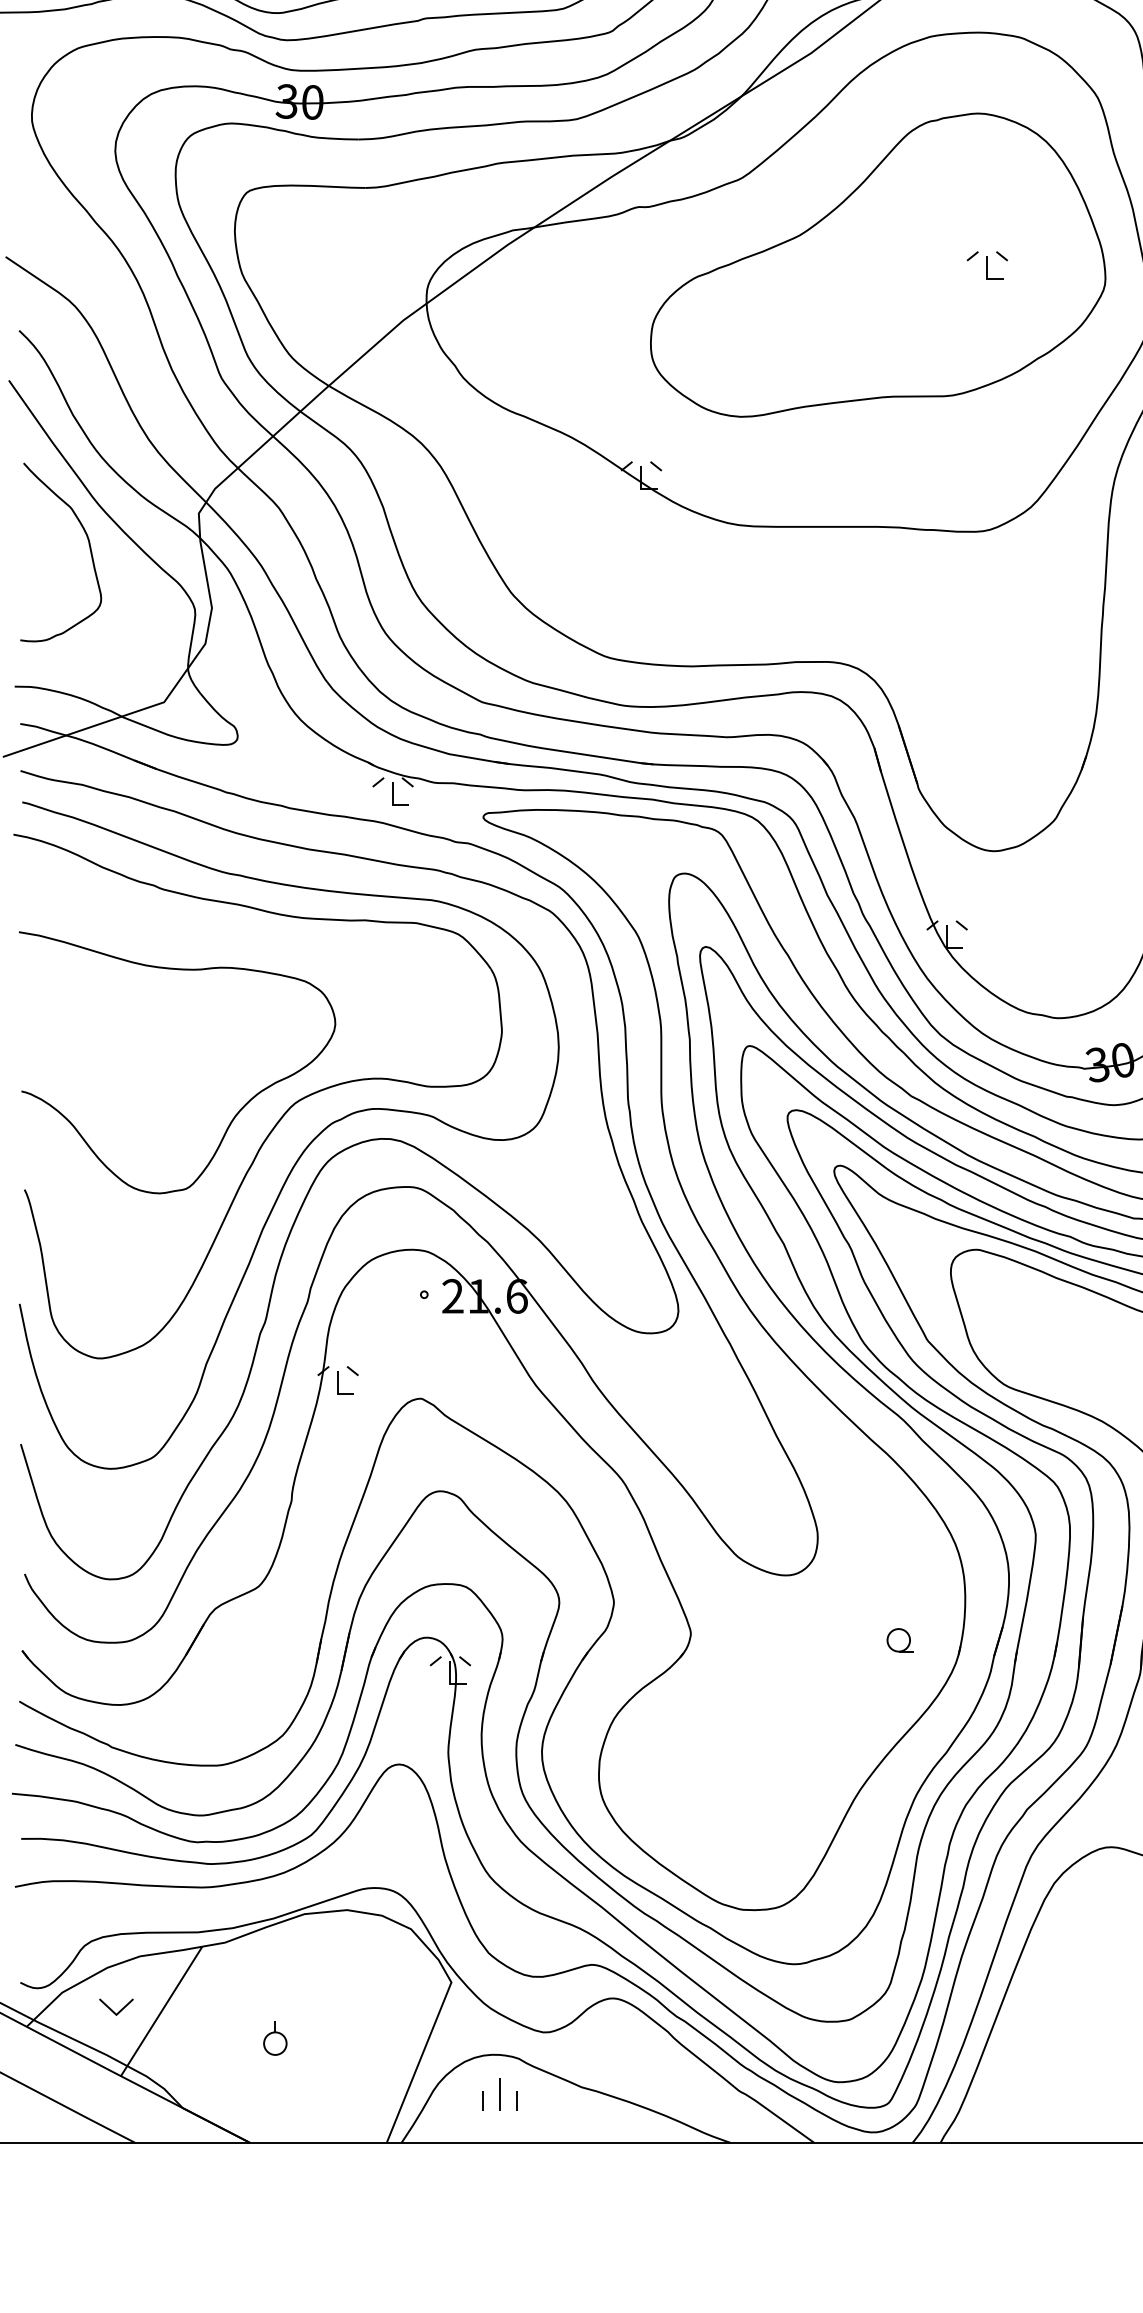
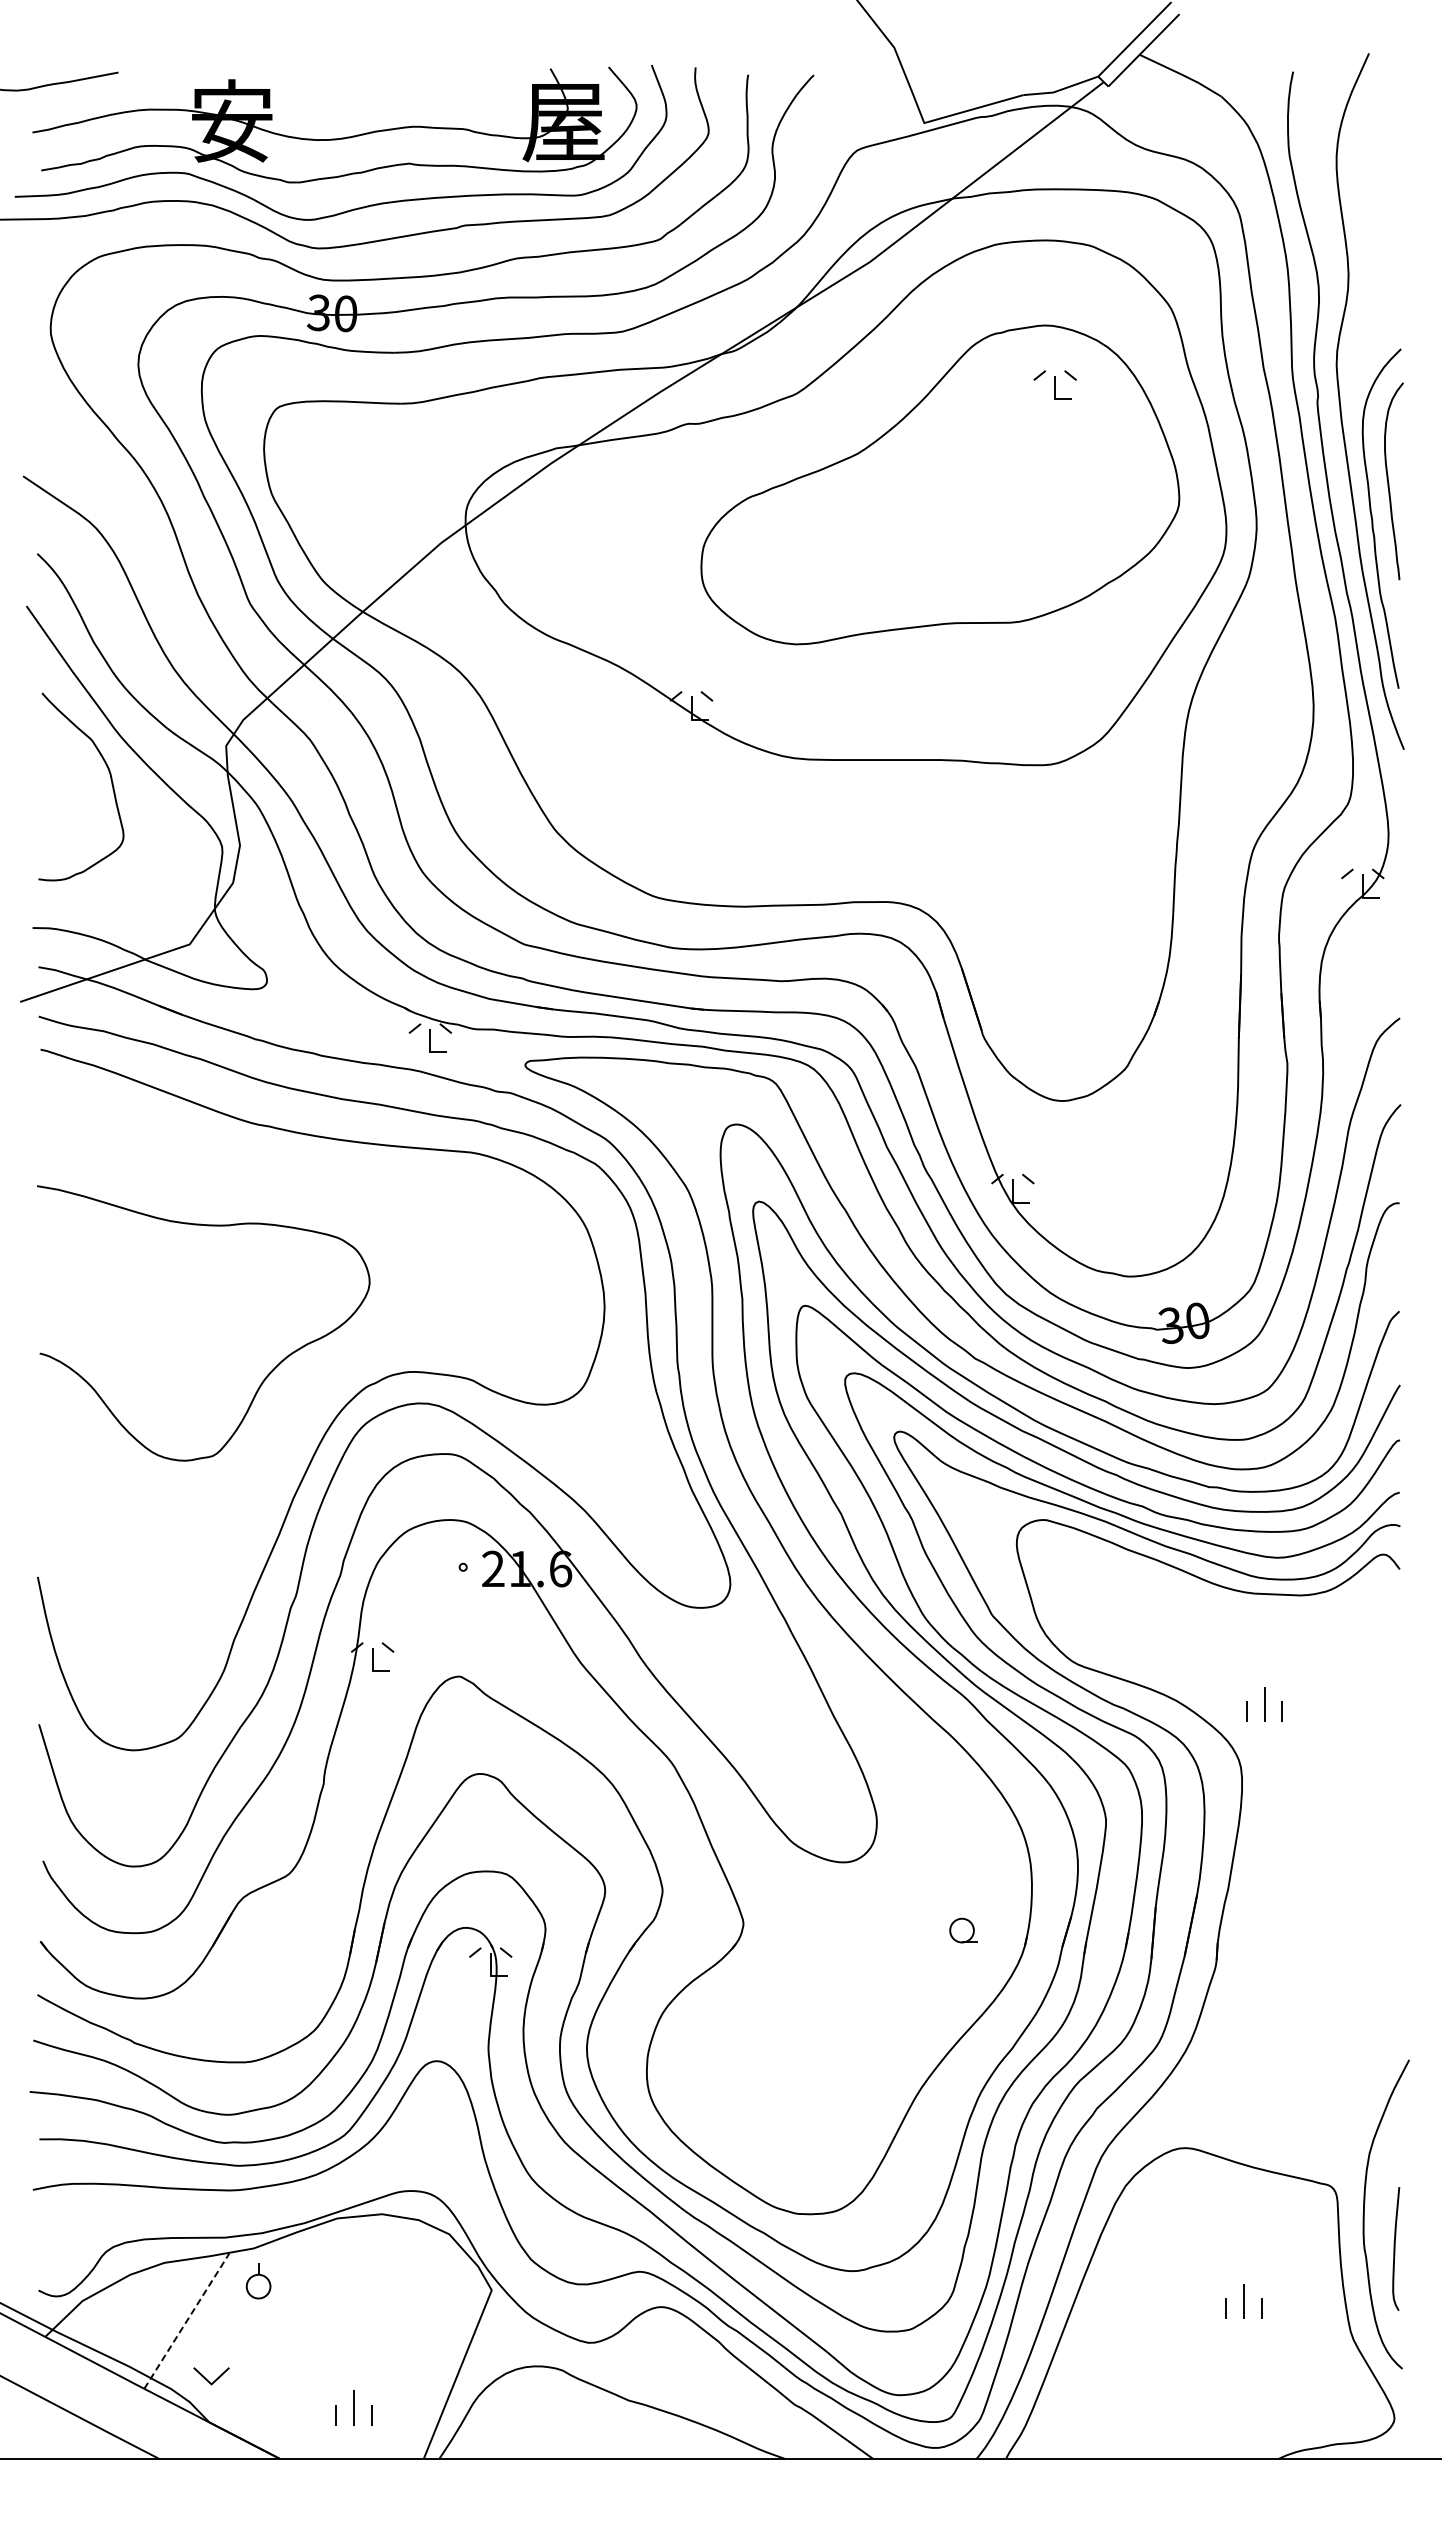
part: (986, 264) -> (1054, 384), moved
part: (283, 1113) -> (315, 1376), removed
part: (116, 2007) -> (211, 2376), moved
line: (162, 2011) -> (187, 2320), solid -> dashed
part: (275, 2038) -> (258, 2281), moved
part: (499, 2093) -> (353, 2407), moved

